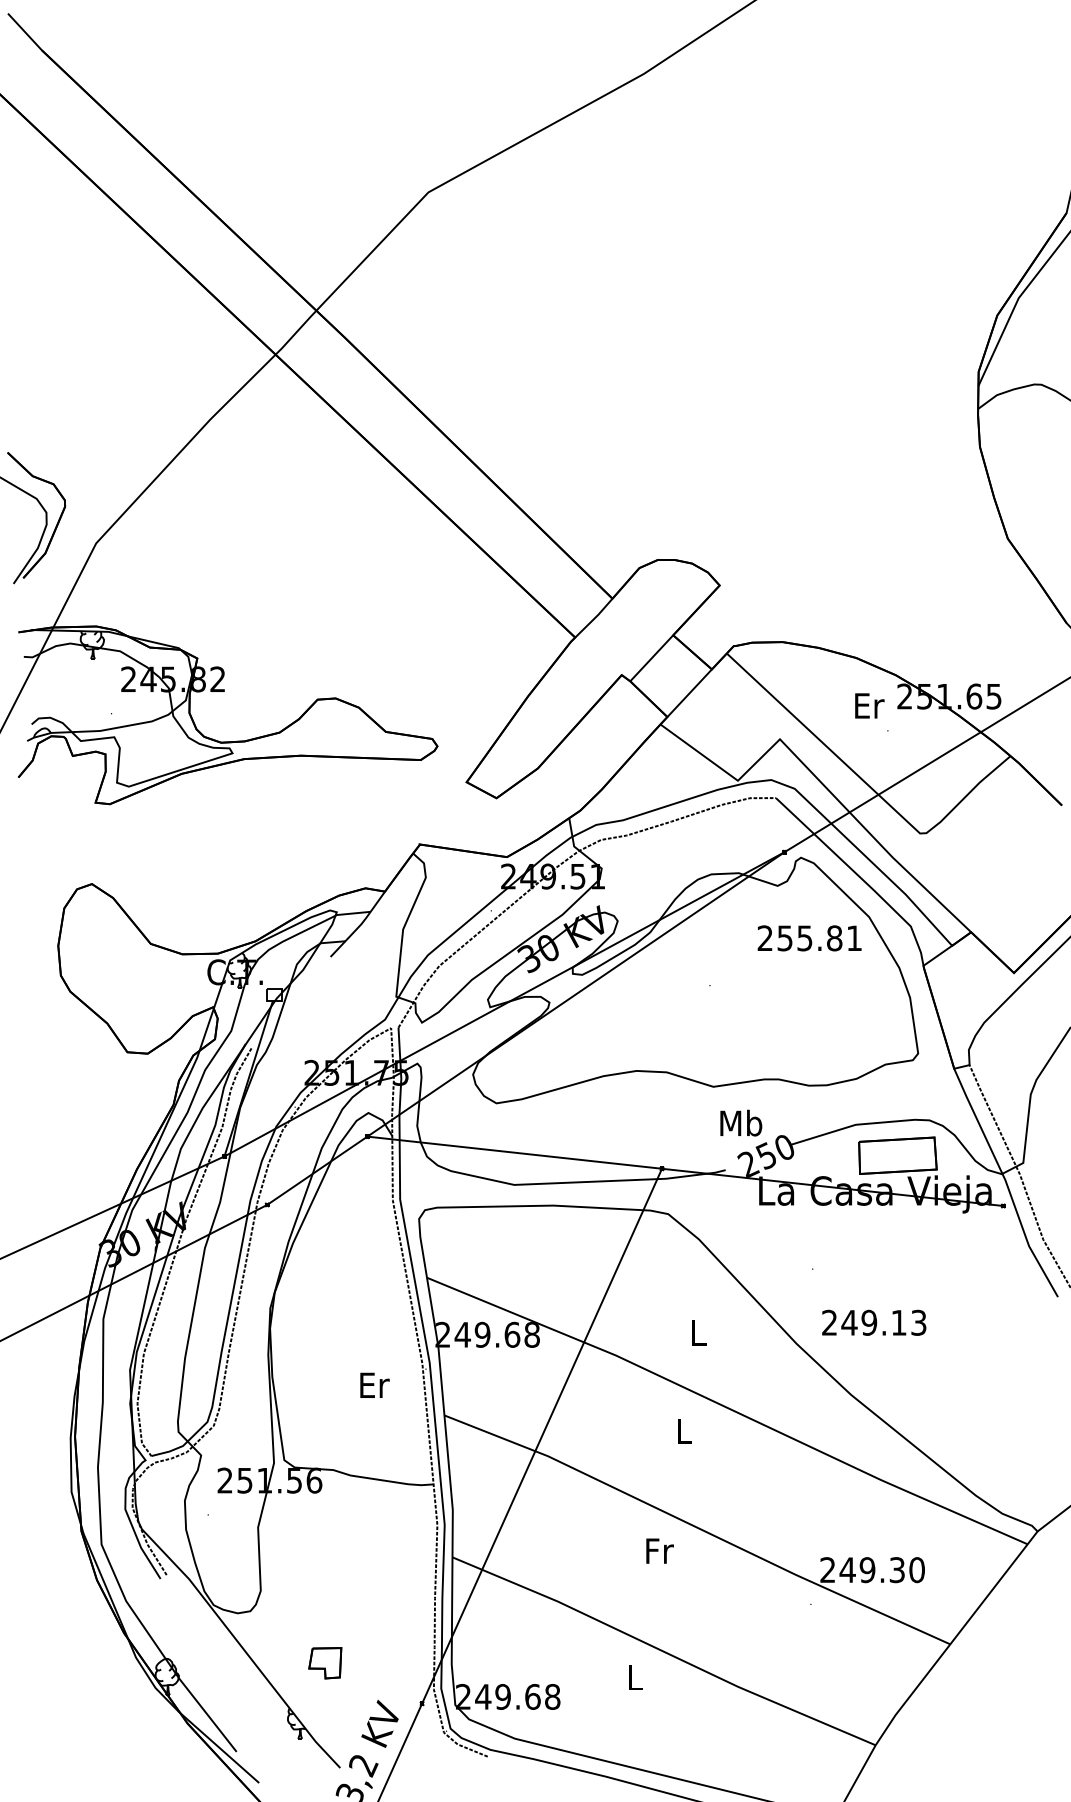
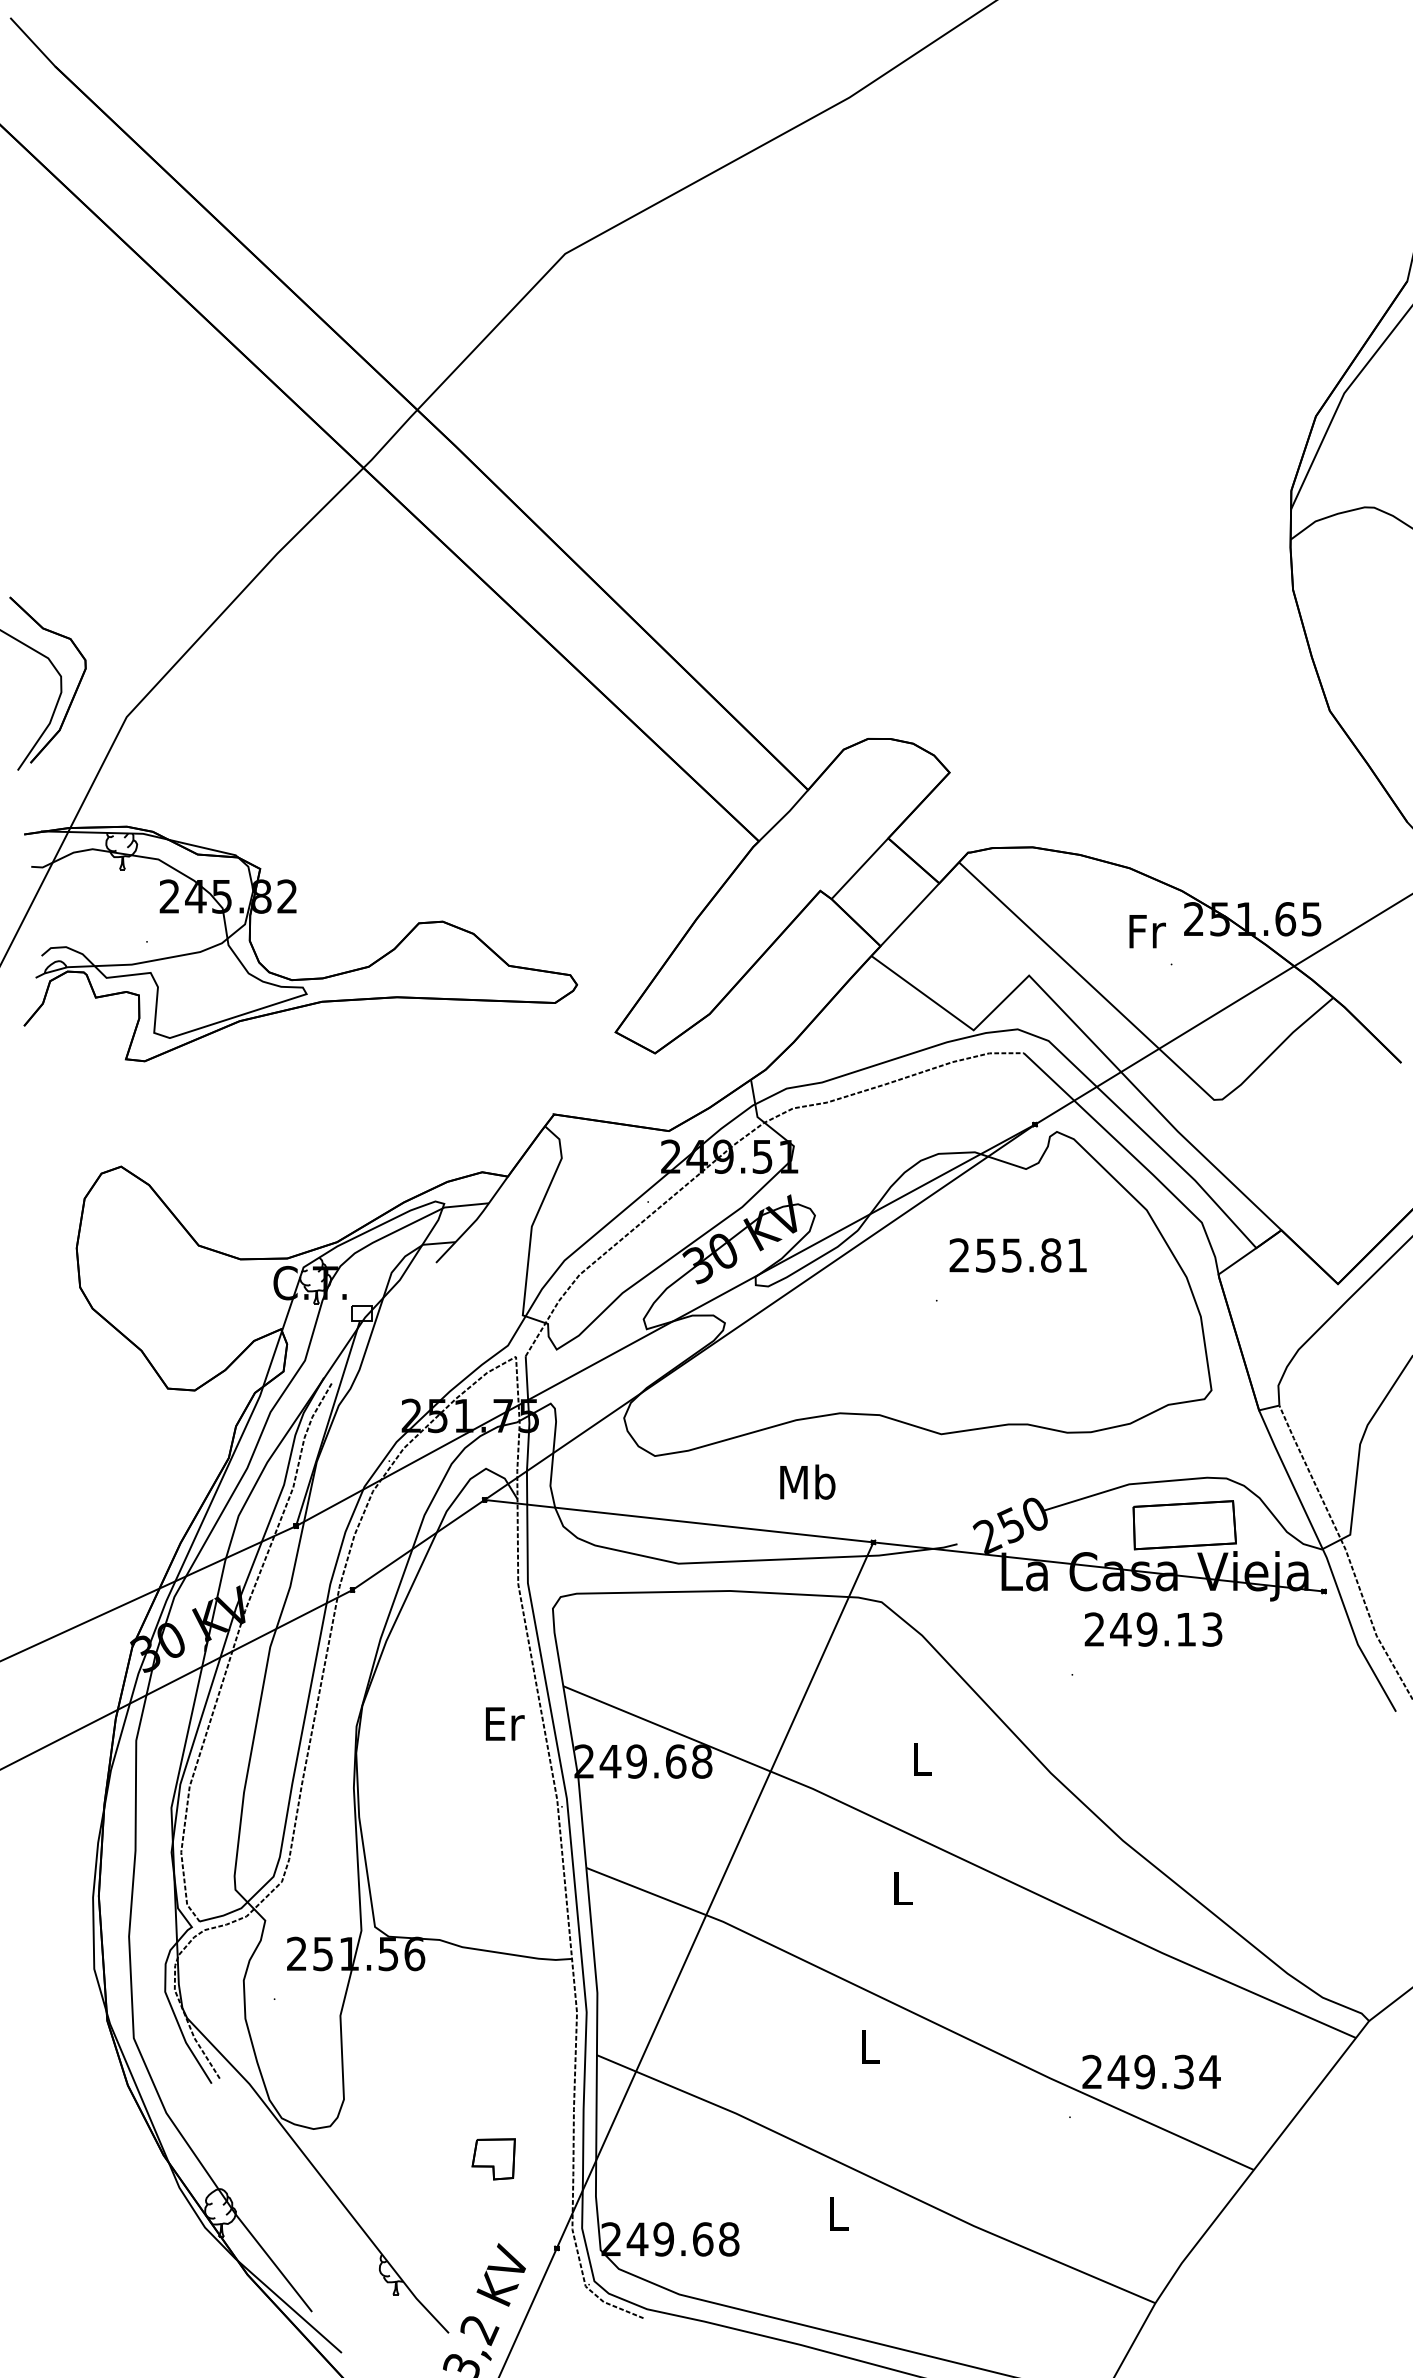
text: (869, 705) -> (1147, 930), Er -> Fr
text: (809, 938) -> (1017, 1255), moved
text: (741, 1122) -> (808, 1481), moved
text: (874, 1322) -> (1153, 1629), moved
text: (374, 1384) -> (504, 1722), moved
text: (659, 1550) -> (870, 2046), Fr -> L
text: (916, 1570) -> (1209, 2072), 249.30 -> 249.34
part: (325, 1663) -> (494, 2159), moved

